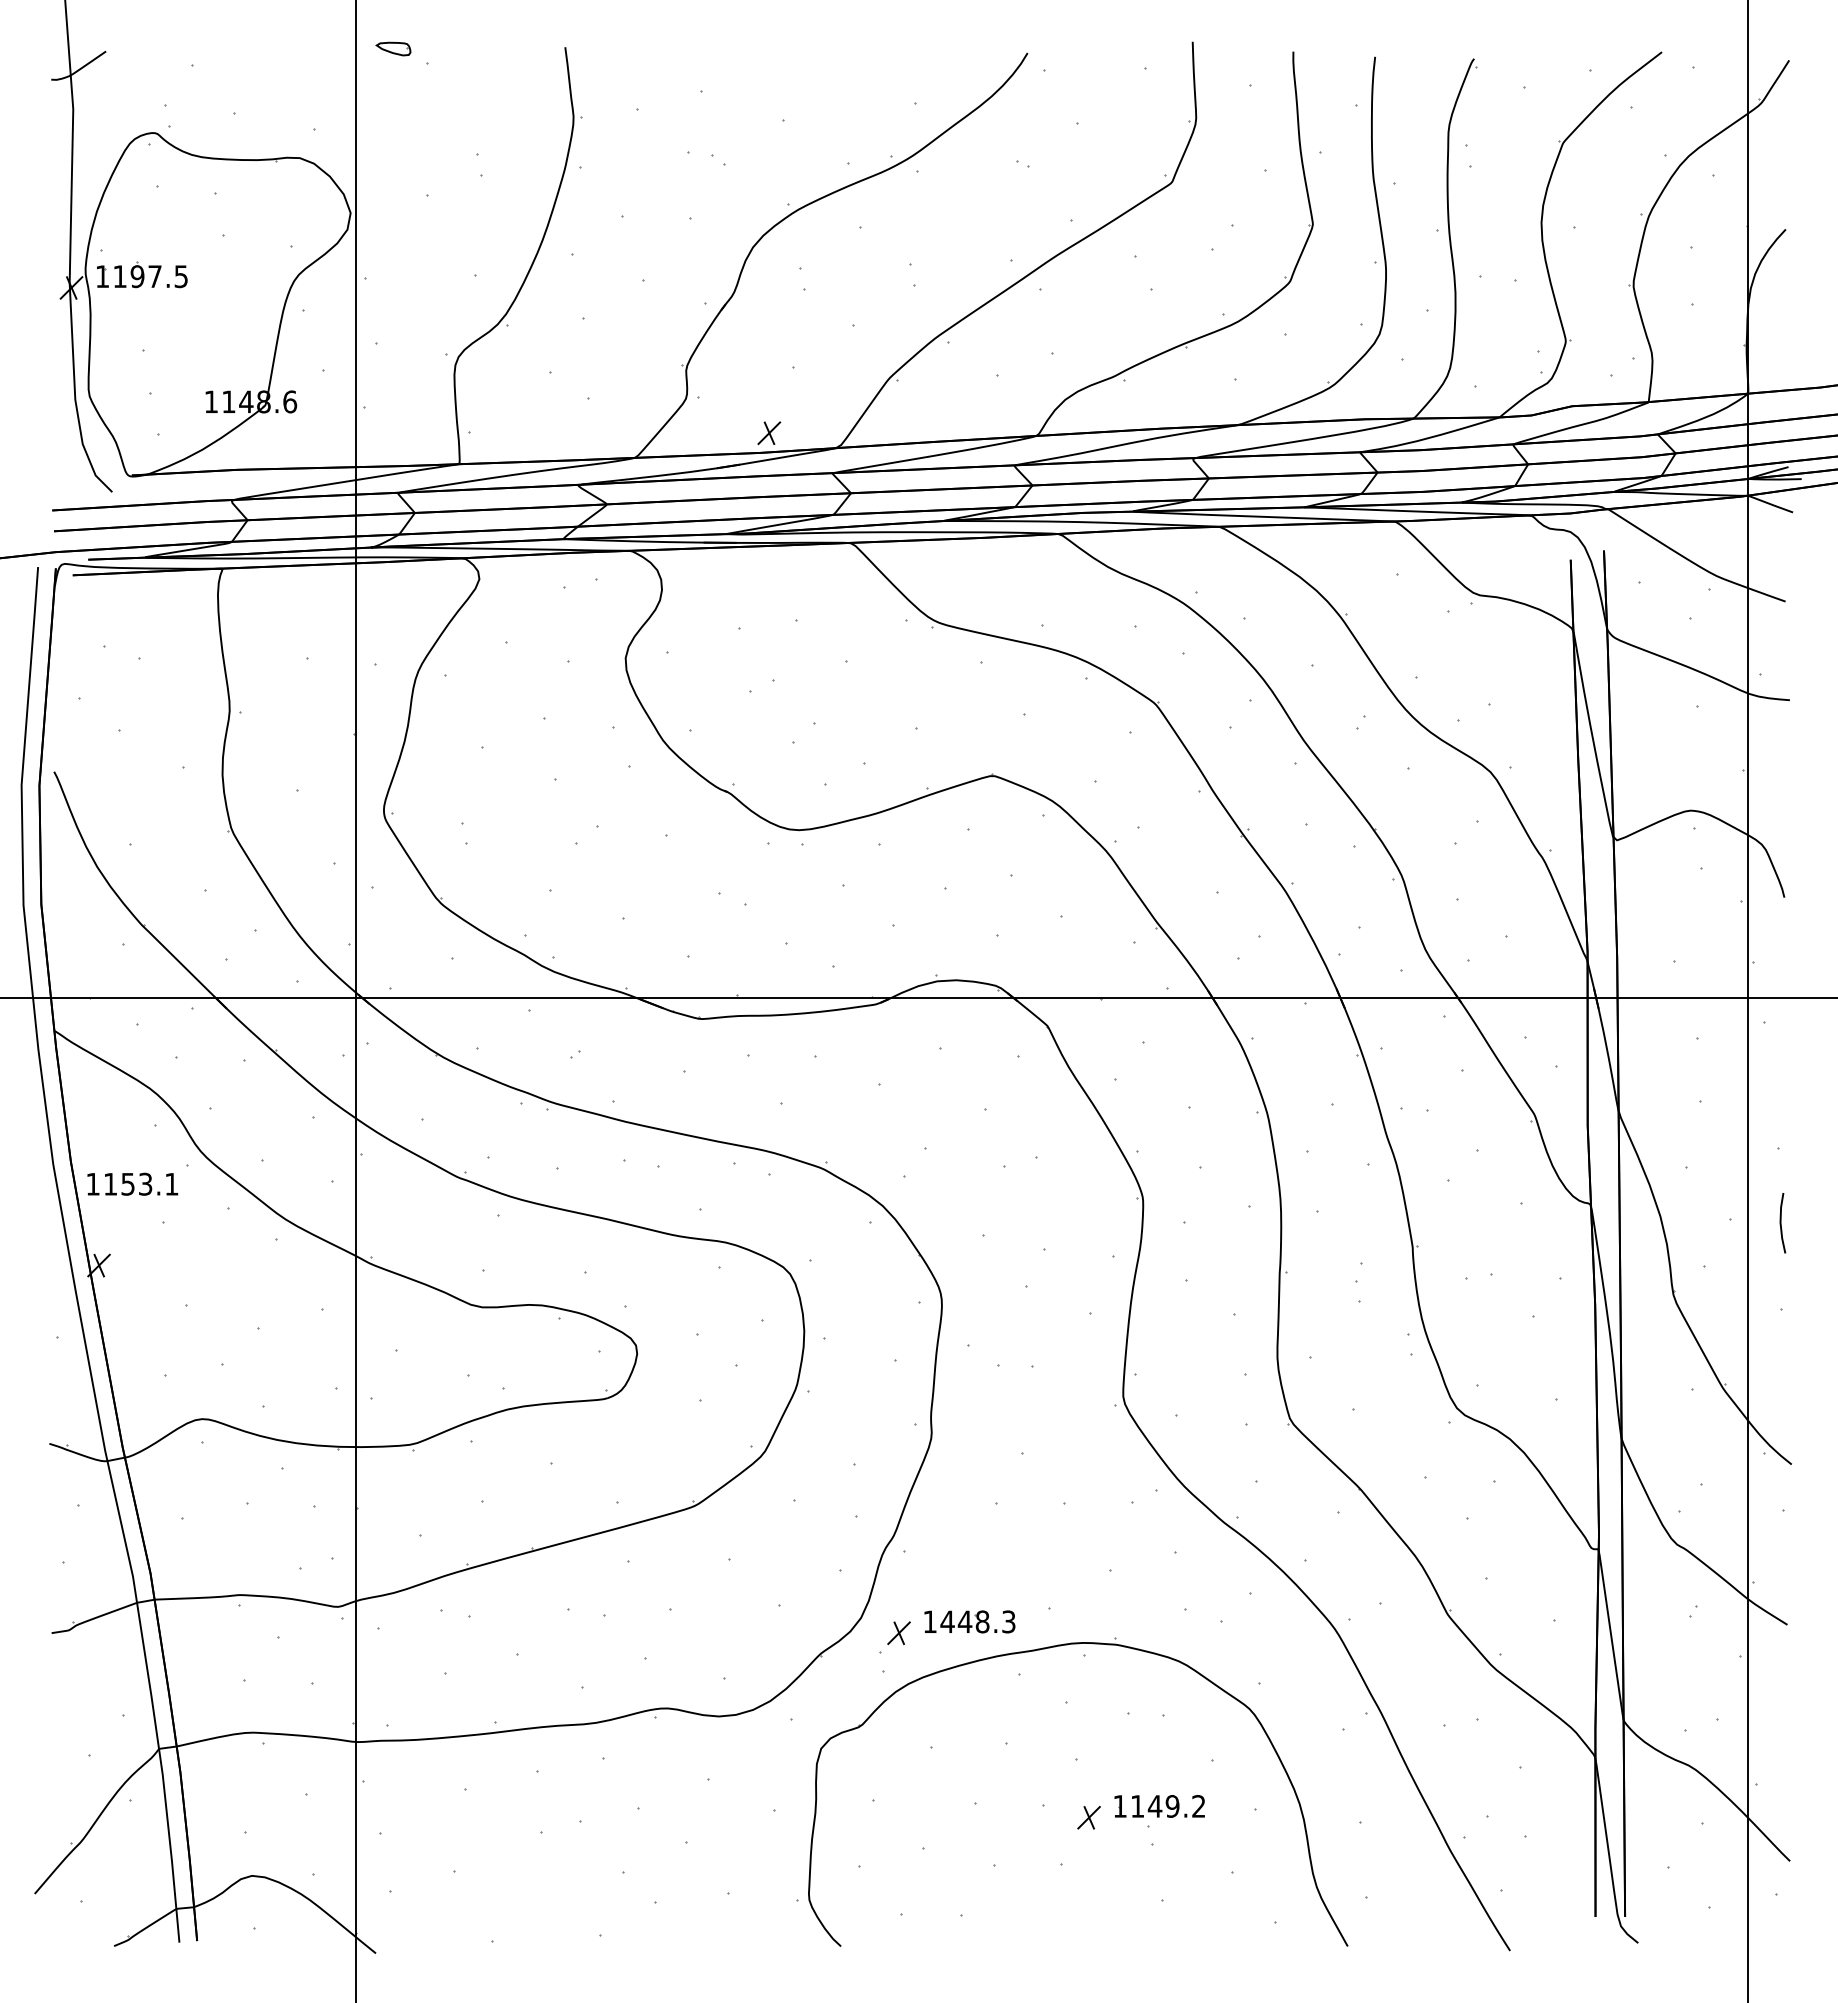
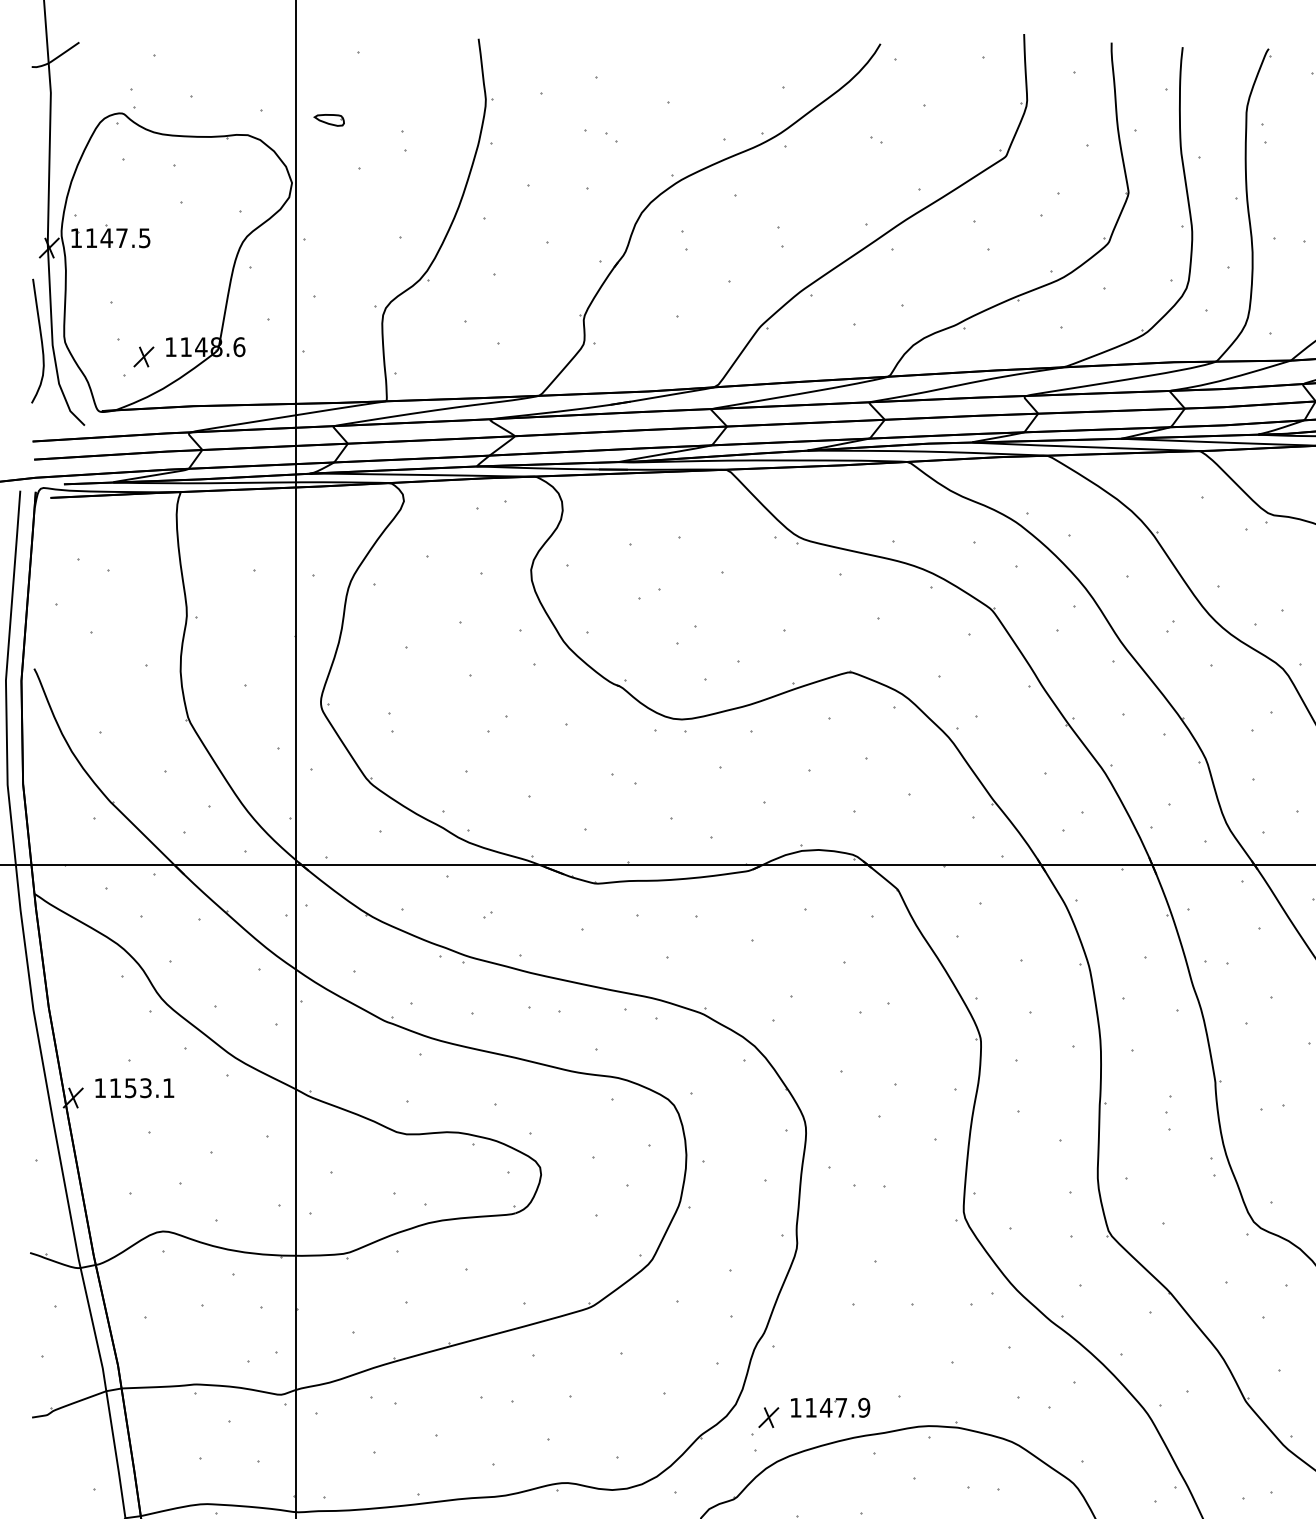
part: (393, 48) -> (329, 119), moved
text: (137, 276) -> (106, 238), 1197.5 -> 1147.5
curve: (61, 394) -> (40, 340), added
part: (769, 432) -> (144, 356), moved
text: (132, 1183) -> (134, 1087), moved
text: (977, 1621) -> (837, 1407), 1448.3 -> 1147.9

